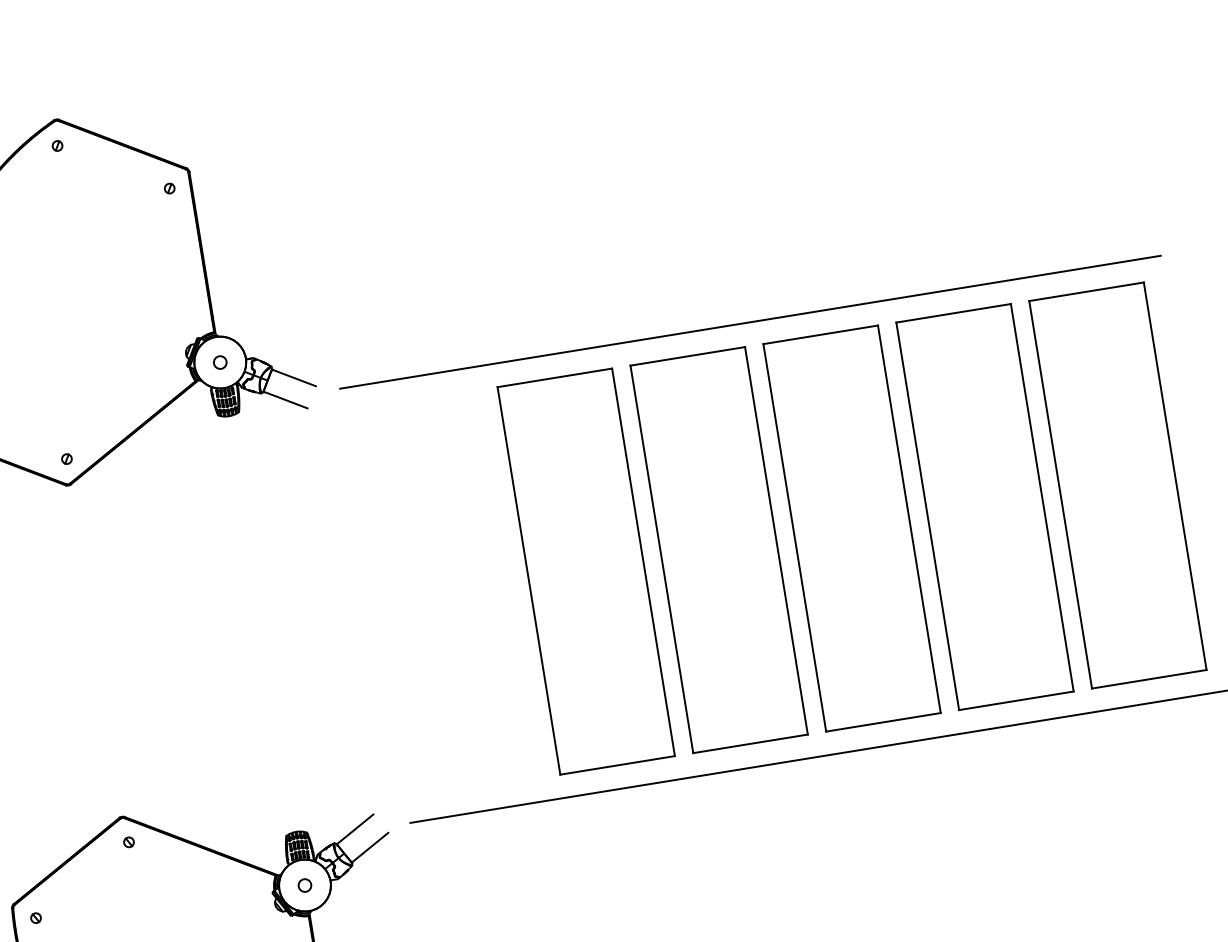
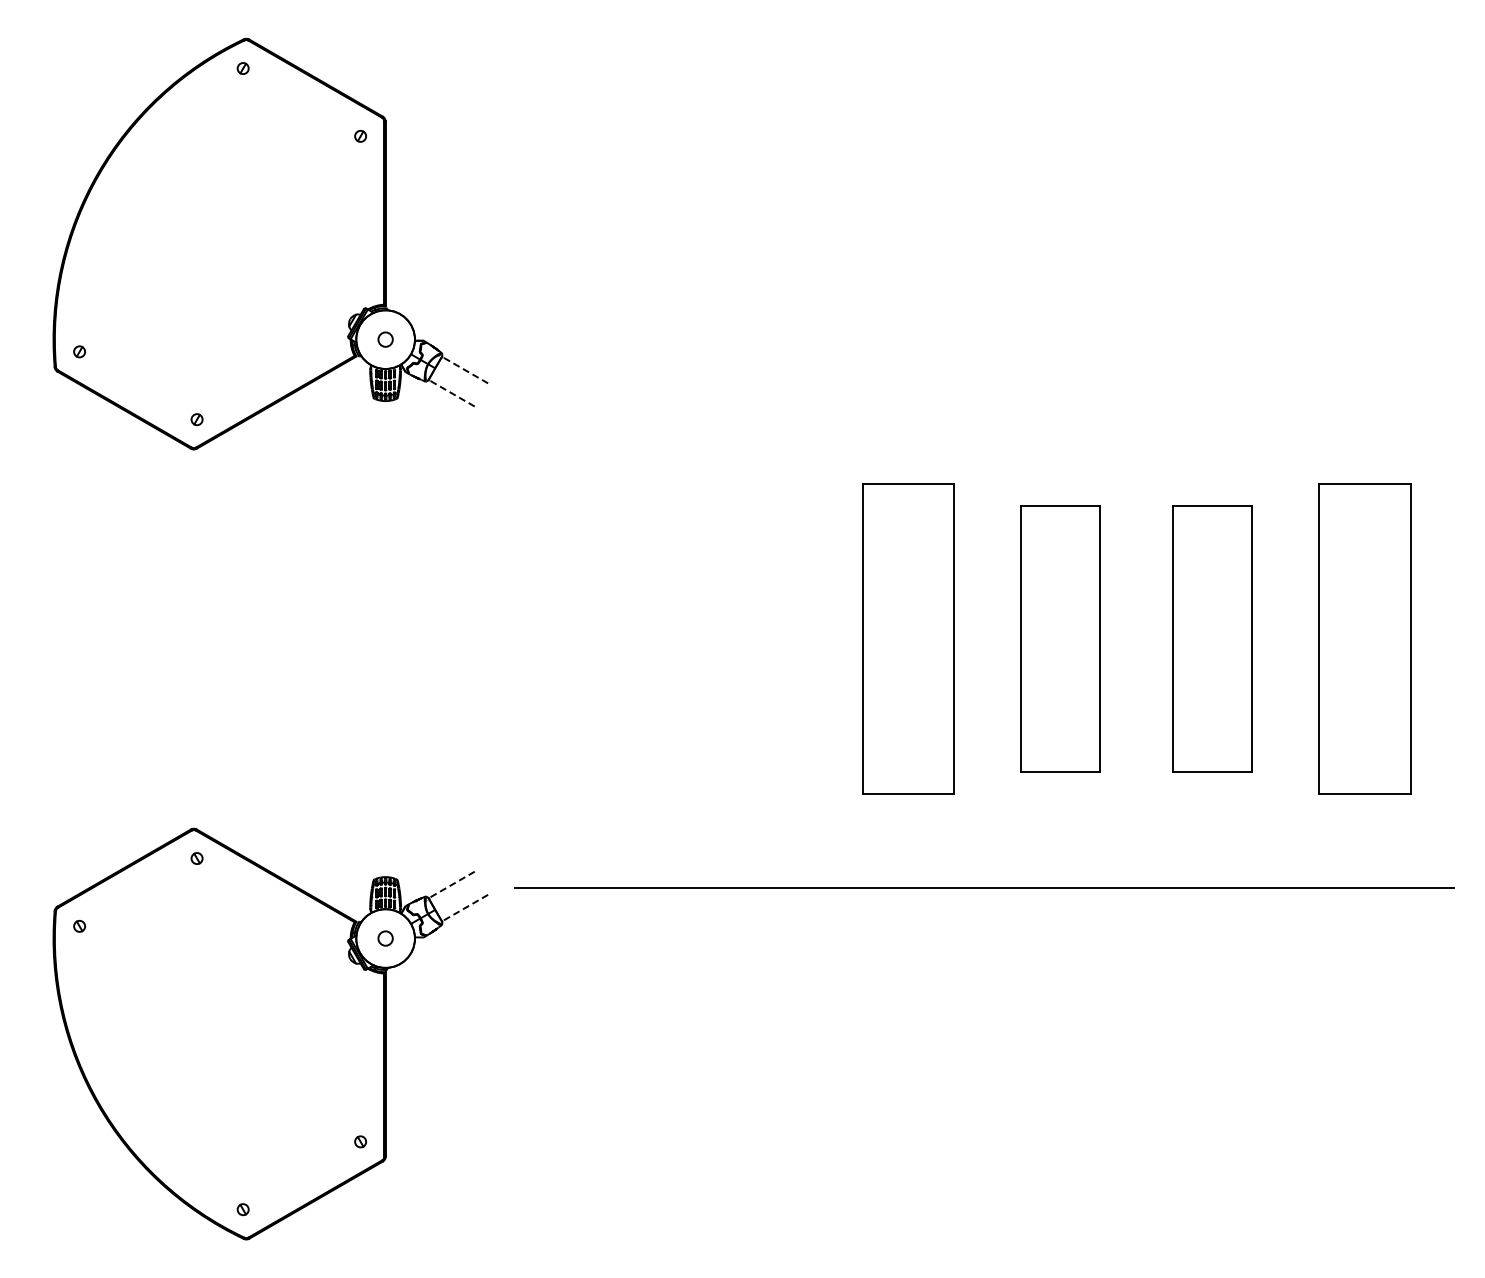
line: (750, 322) -> (984, 390), removed
line: (294, 378) -> (465, 370), solid -> dashed
line: (285, 400) -> (451, 393), solid -> dashed
part: (1118, 484) -> (1365, 638), size x0.7
part: (984, 506) -> (1212, 638), size x0.6
part: (851, 528) -> (1060, 638), size x0.6
part: (719, 549) -> (908, 638), size x0.7
part: (586, 571) -> (756, 638), removed
line: (354, 829) -> (451, 884), solid -> dashed
line: (370, 847) -> (465, 908), solid -> dashed

